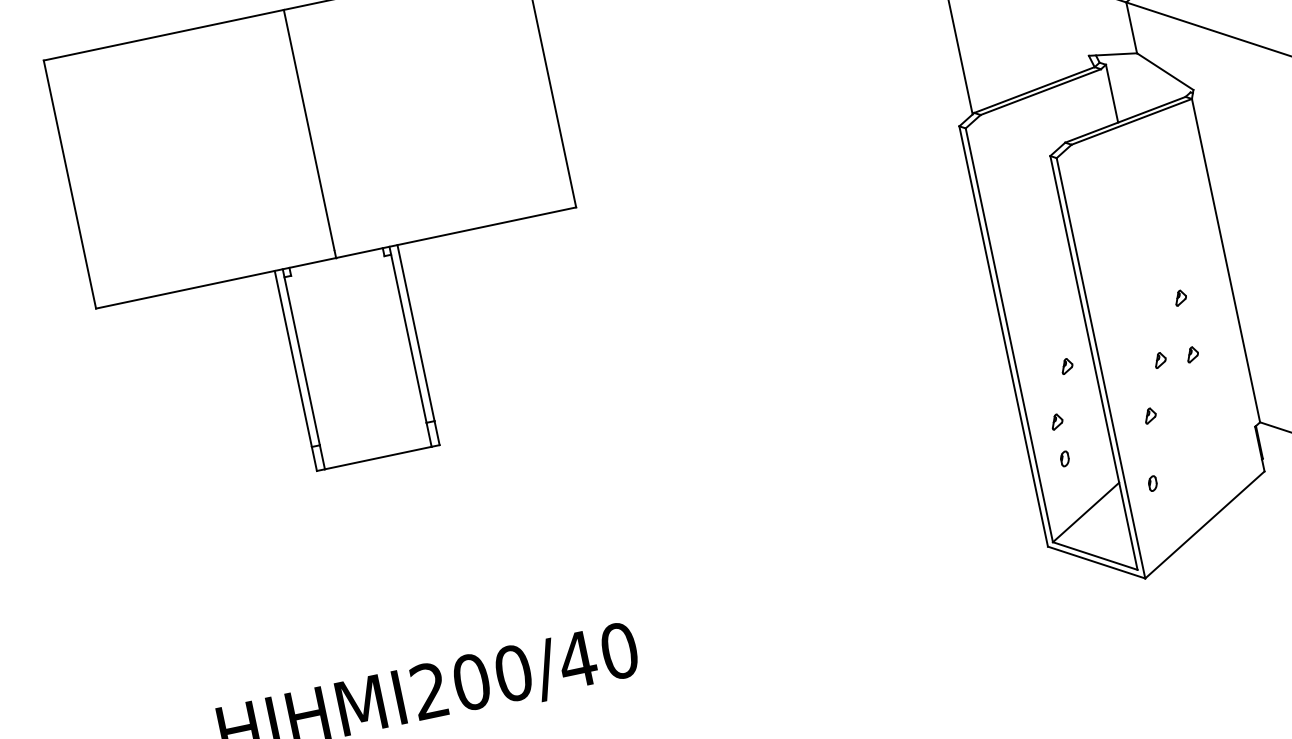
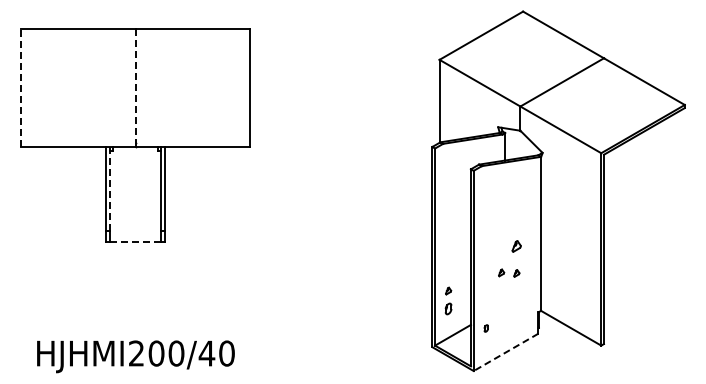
line: (310, 134) -> (135, 88), solid -> dashed
line: (70, 183) -> (21, 87), solid -> dashed
part: (1180, 298) -> (516, 246), size x1.6
line: (302, 358) -> (110, 189), solid -> dashed
part: (1064, 366) -> (457, 266), removed
part: (1150, 416) -> (491, 297), removed
line: (380, 457) -> (136, 242), solid -> dashed
part: (1064, 458) -> (448, 308), size x1.6
line: (1203, 525) -> (505, 352), solid -> dashed

